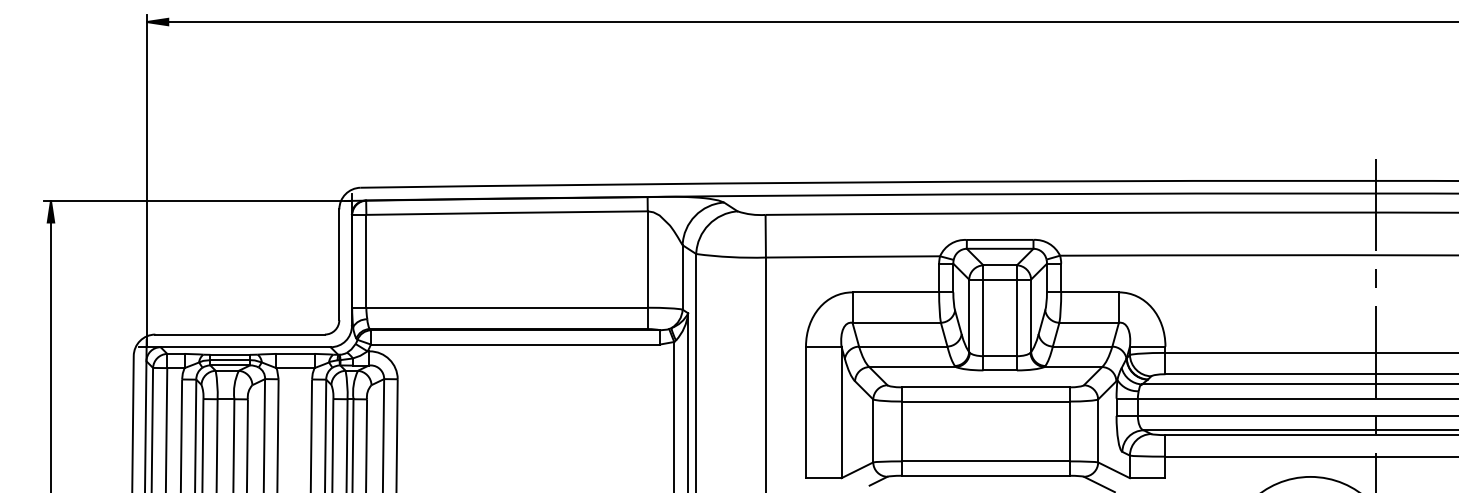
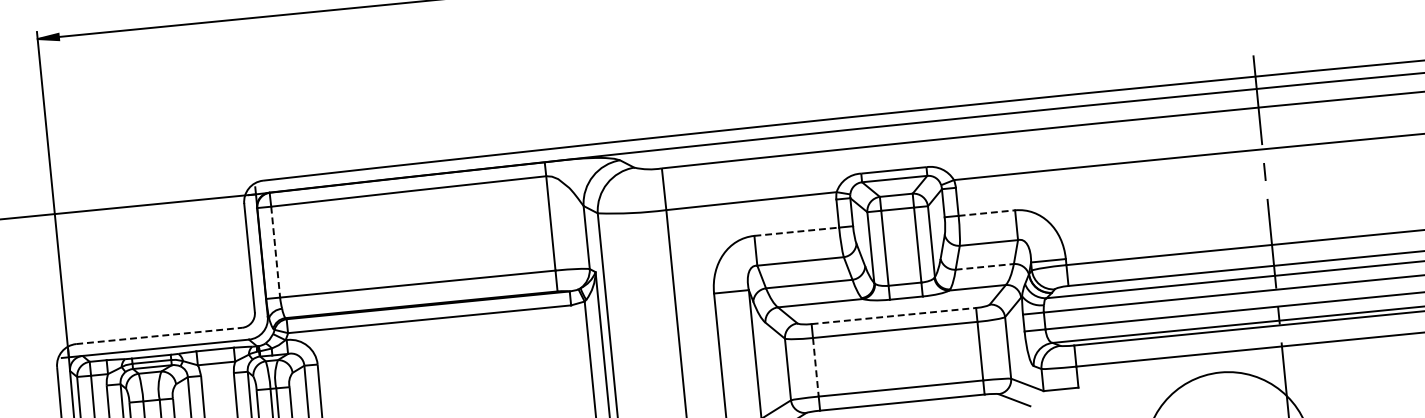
line: (366, 261) -> (275, 252), solid -> dashed
line: (896, 292) -> (797, 231), solid -> dashed
line: (1090, 292) -> (987, 213), solid -> dashed
line: (240, 334) -> (159, 335), solid -> dashed
line: (1082, 346) -> (984, 266), solid -> dashed
line: (986, 387) -> (894, 316), solid -> dashed
line: (901, 431) -> (815, 367), solid -> dashed

